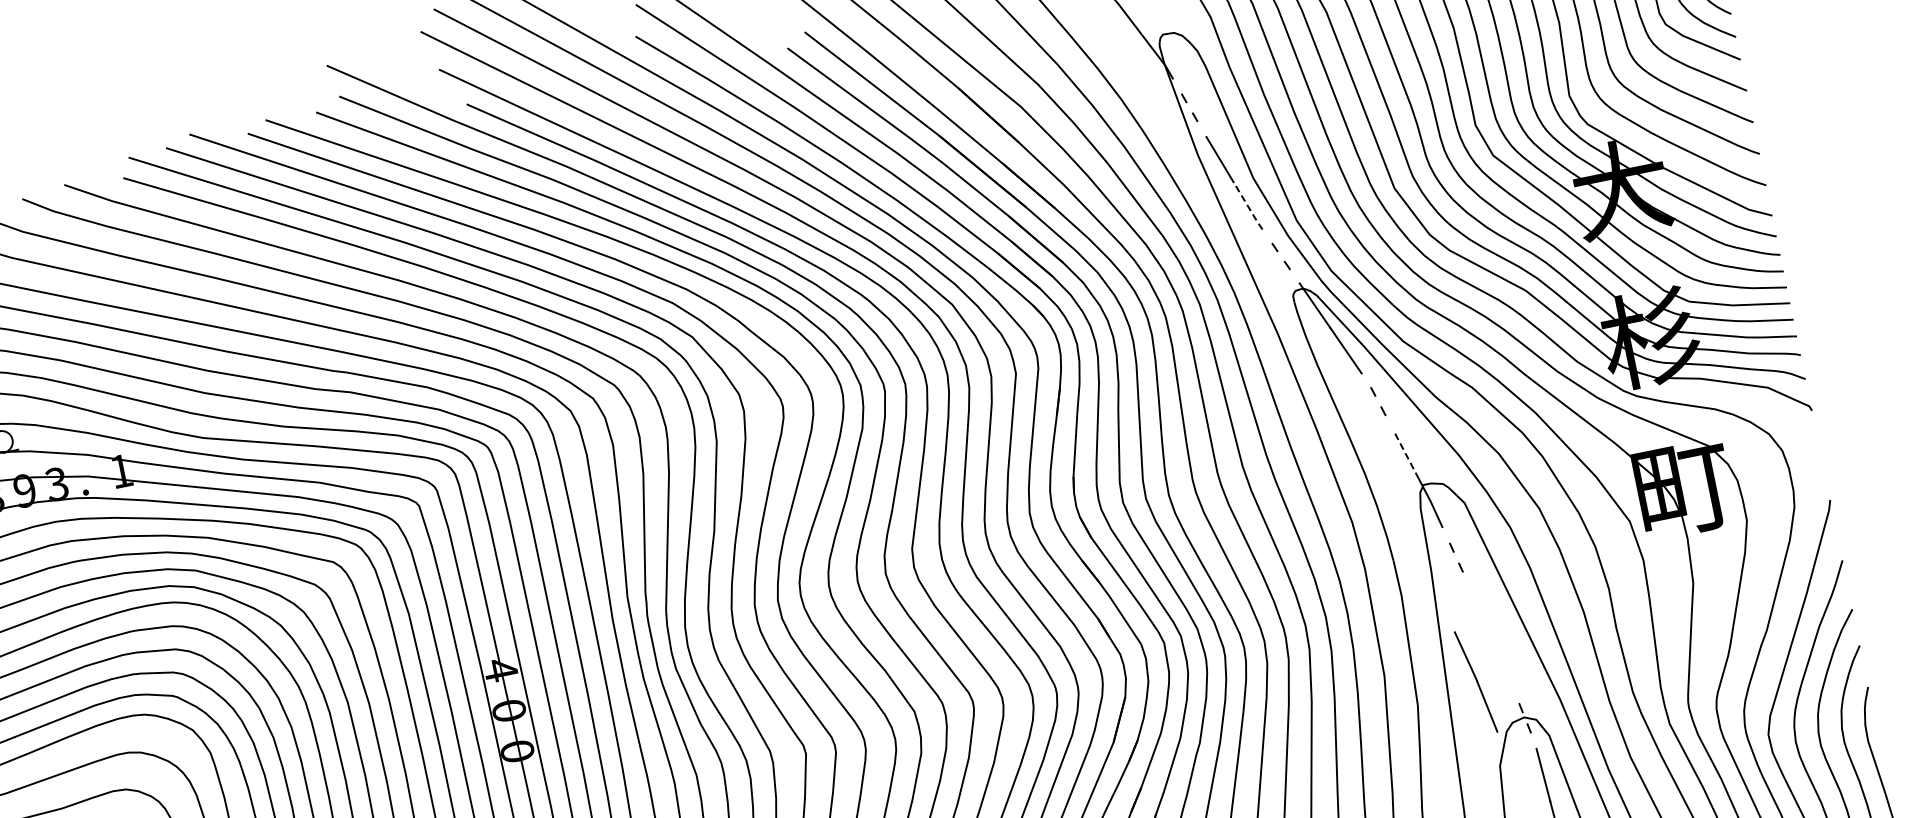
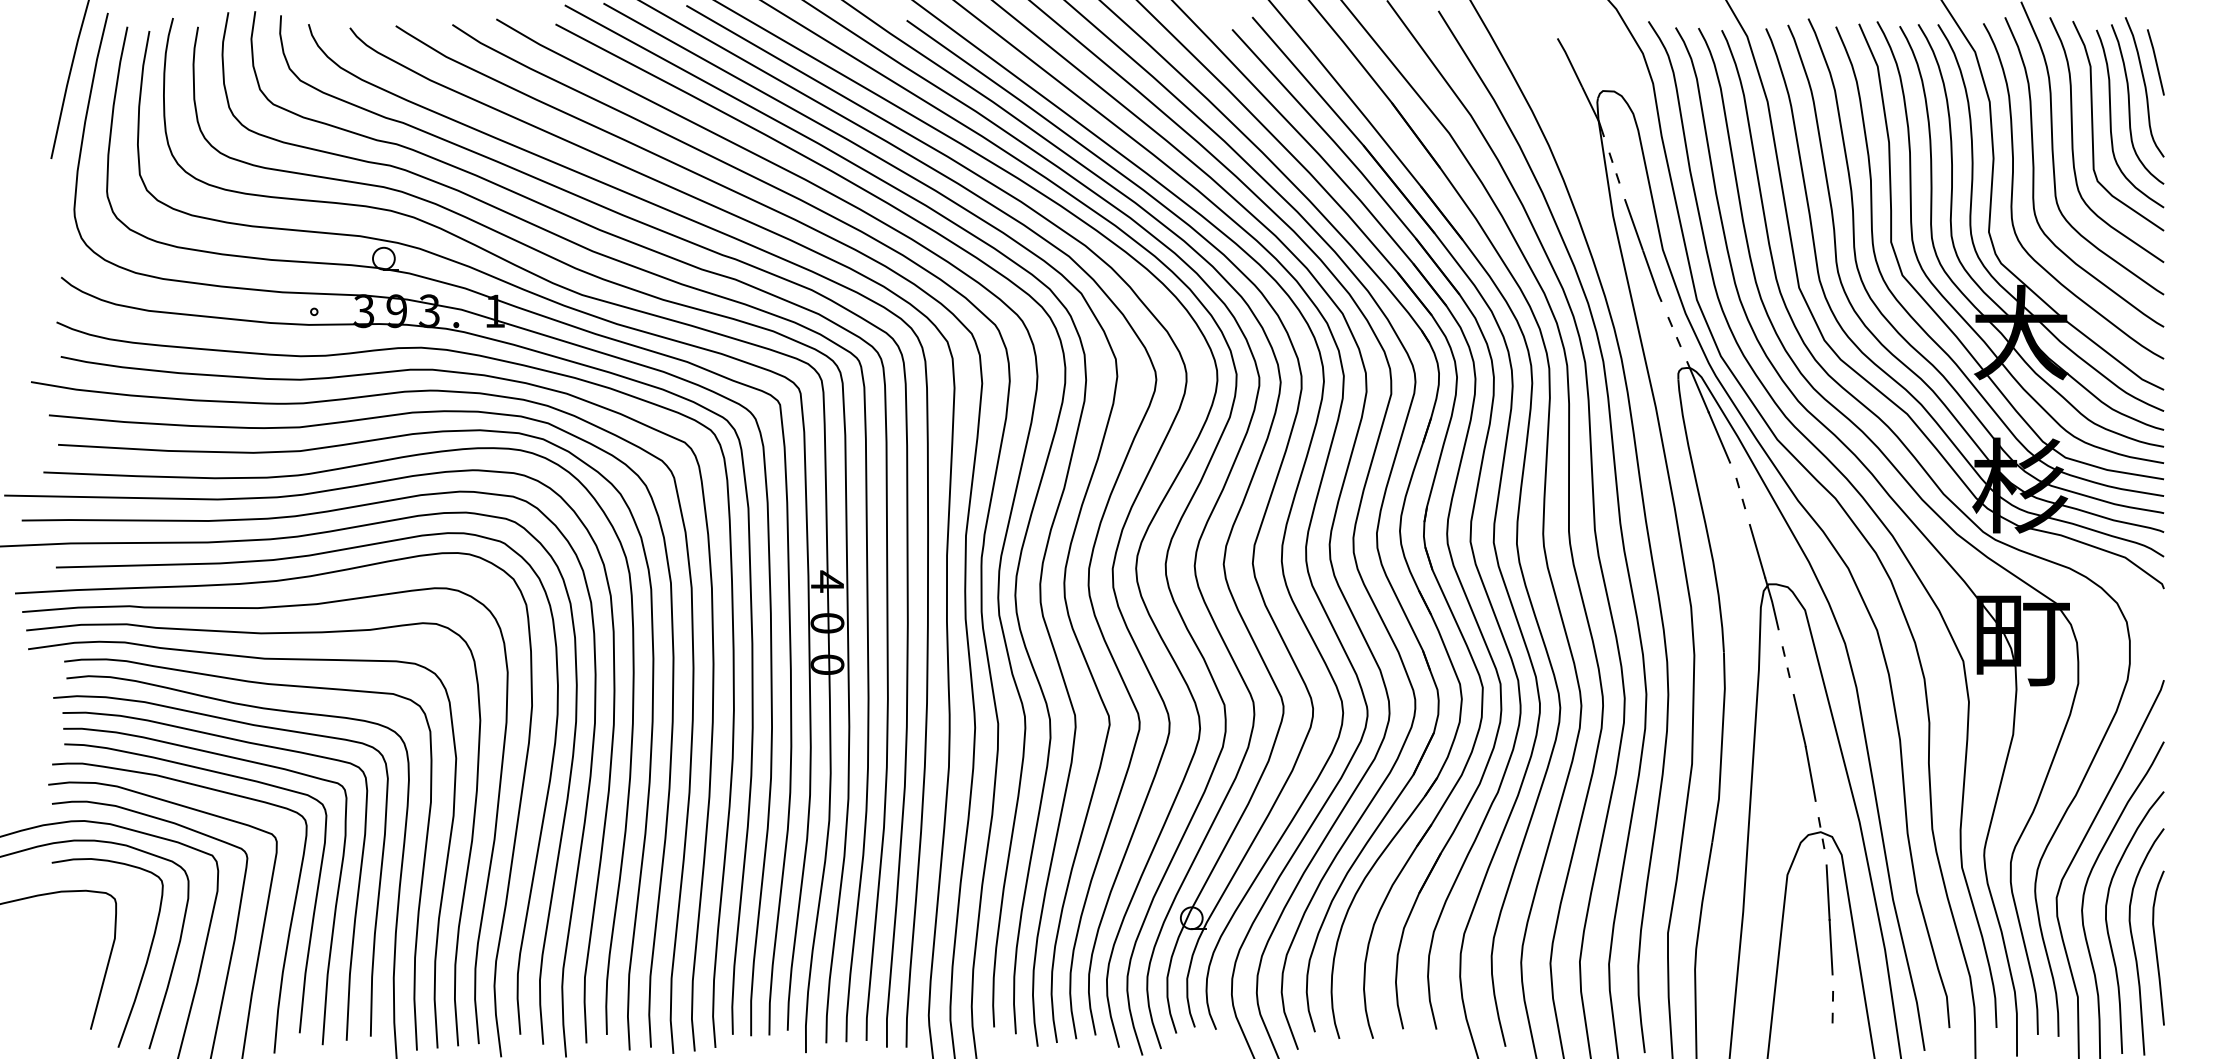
line: (1248, 206) -> (1652, 276), dashed -> solid
line: (1406, 454) -> (1757, 550), dashed -> solid
part: (1475, 681) -> (1804, 747), moved

